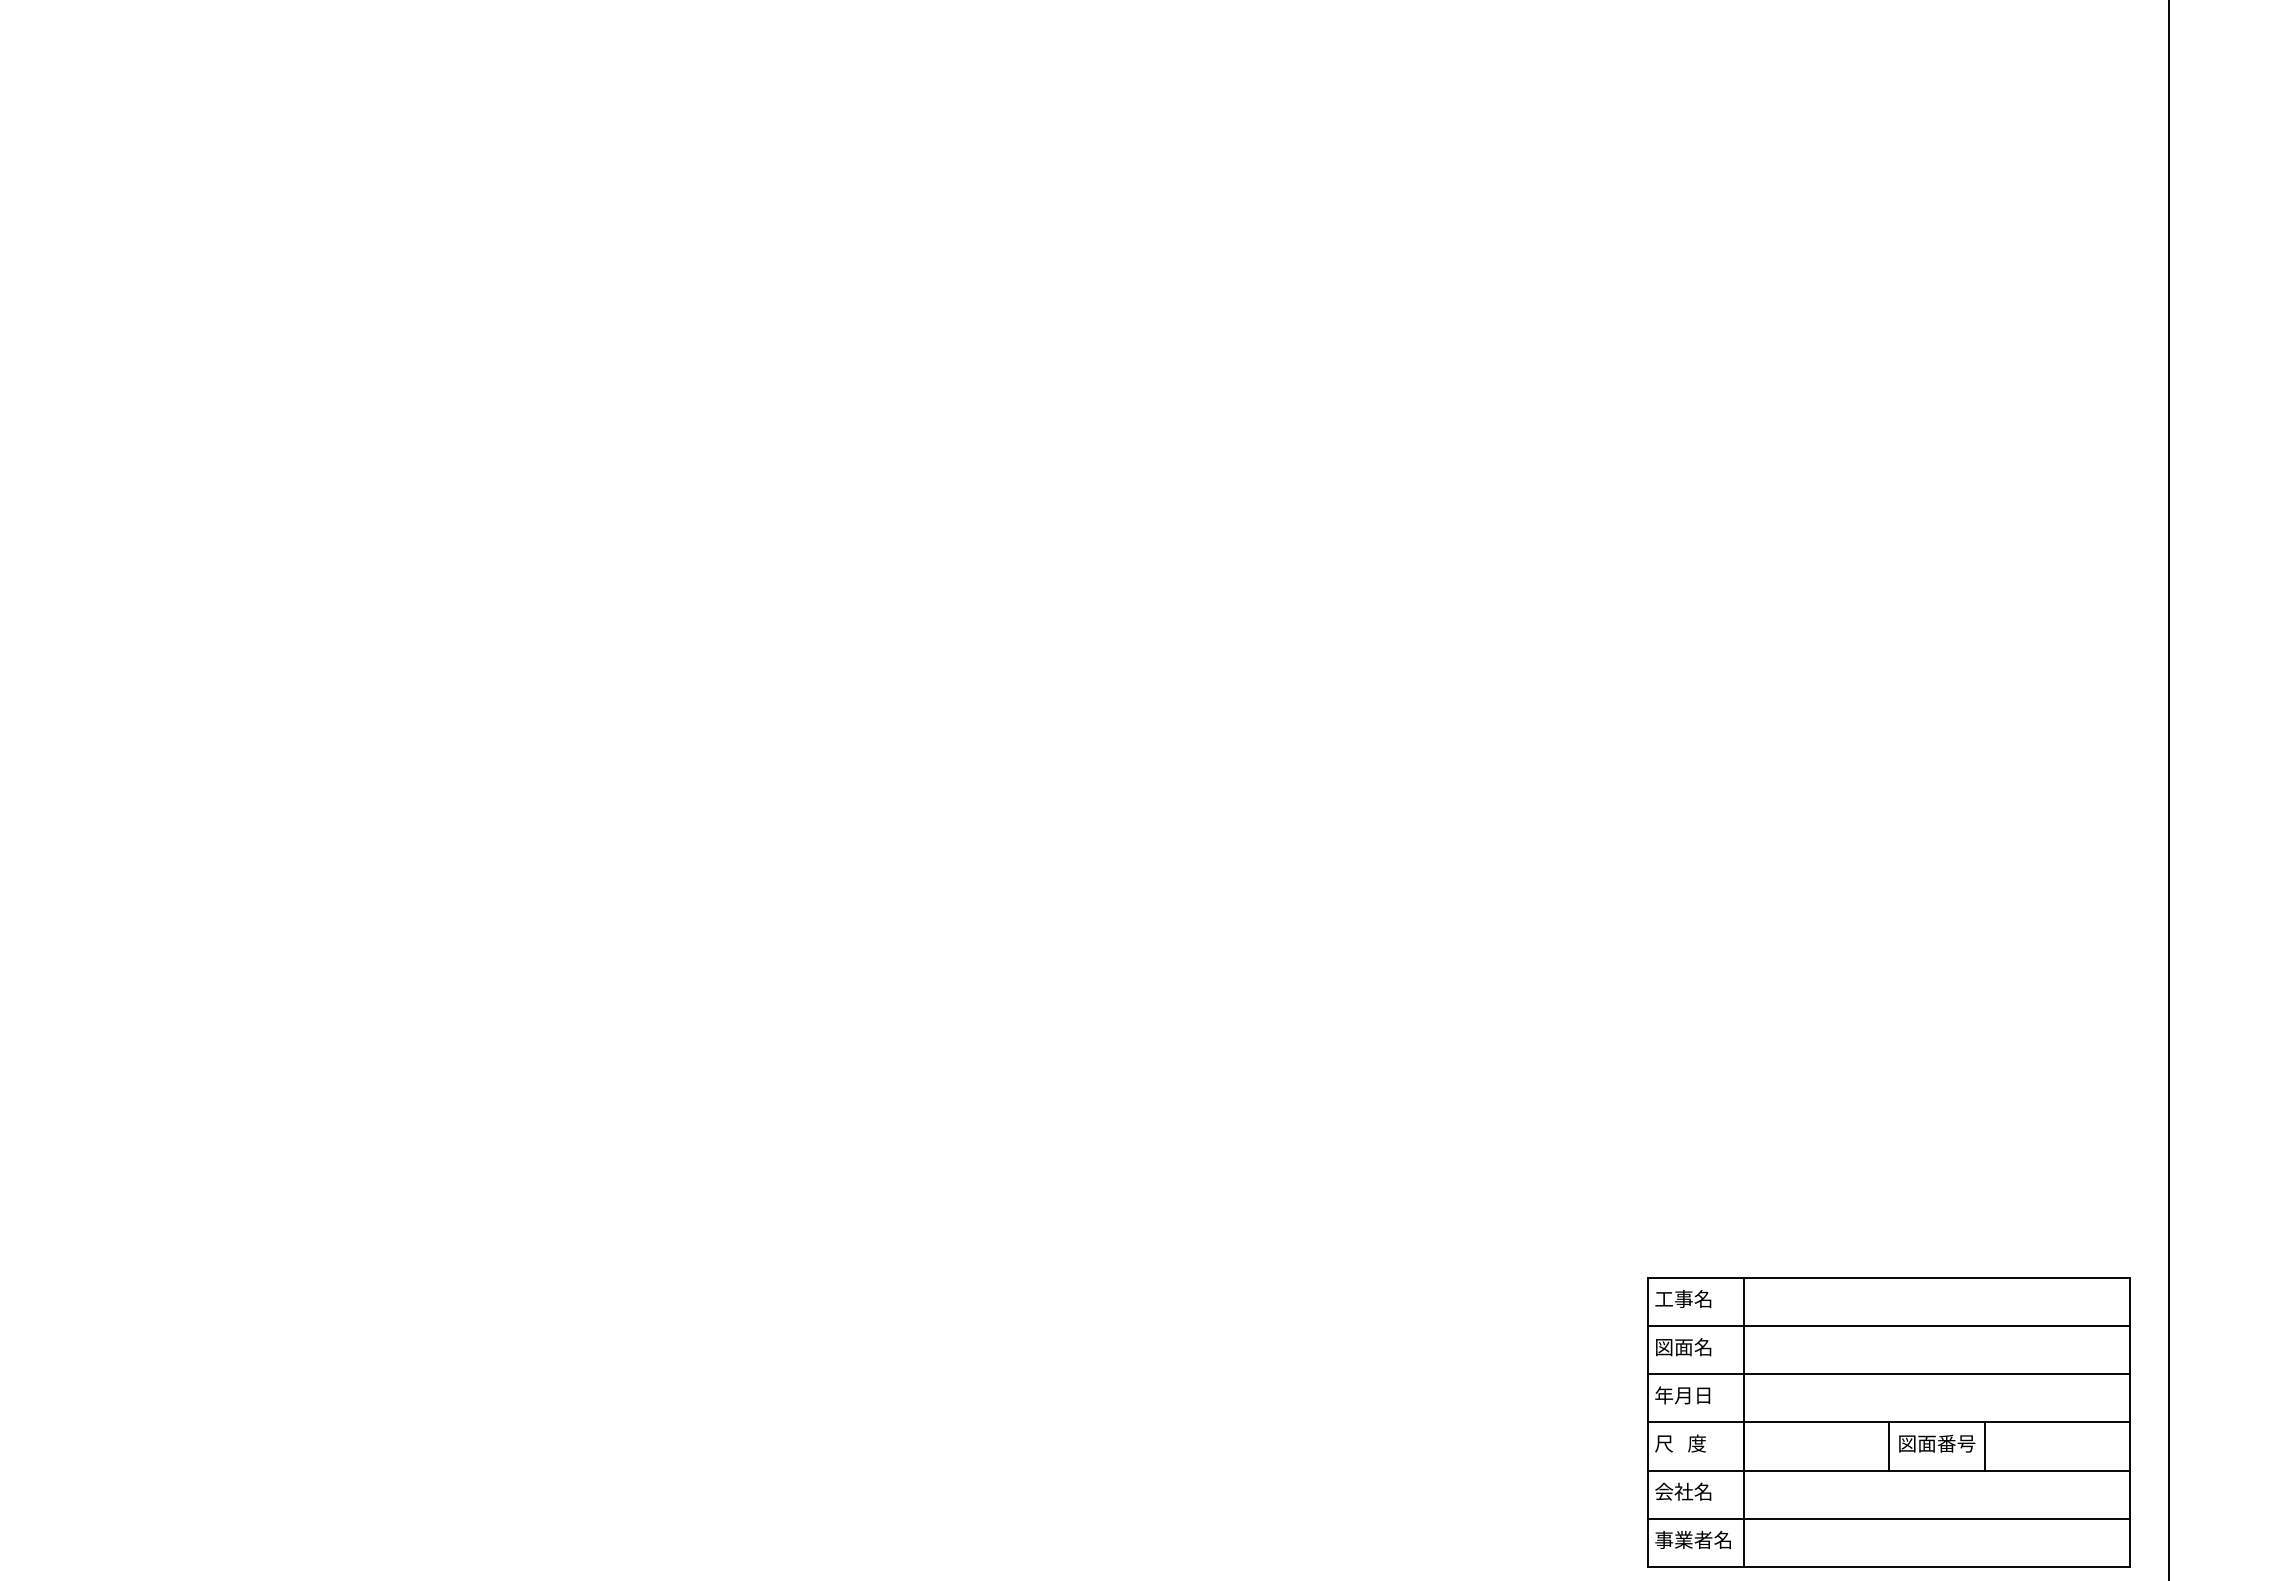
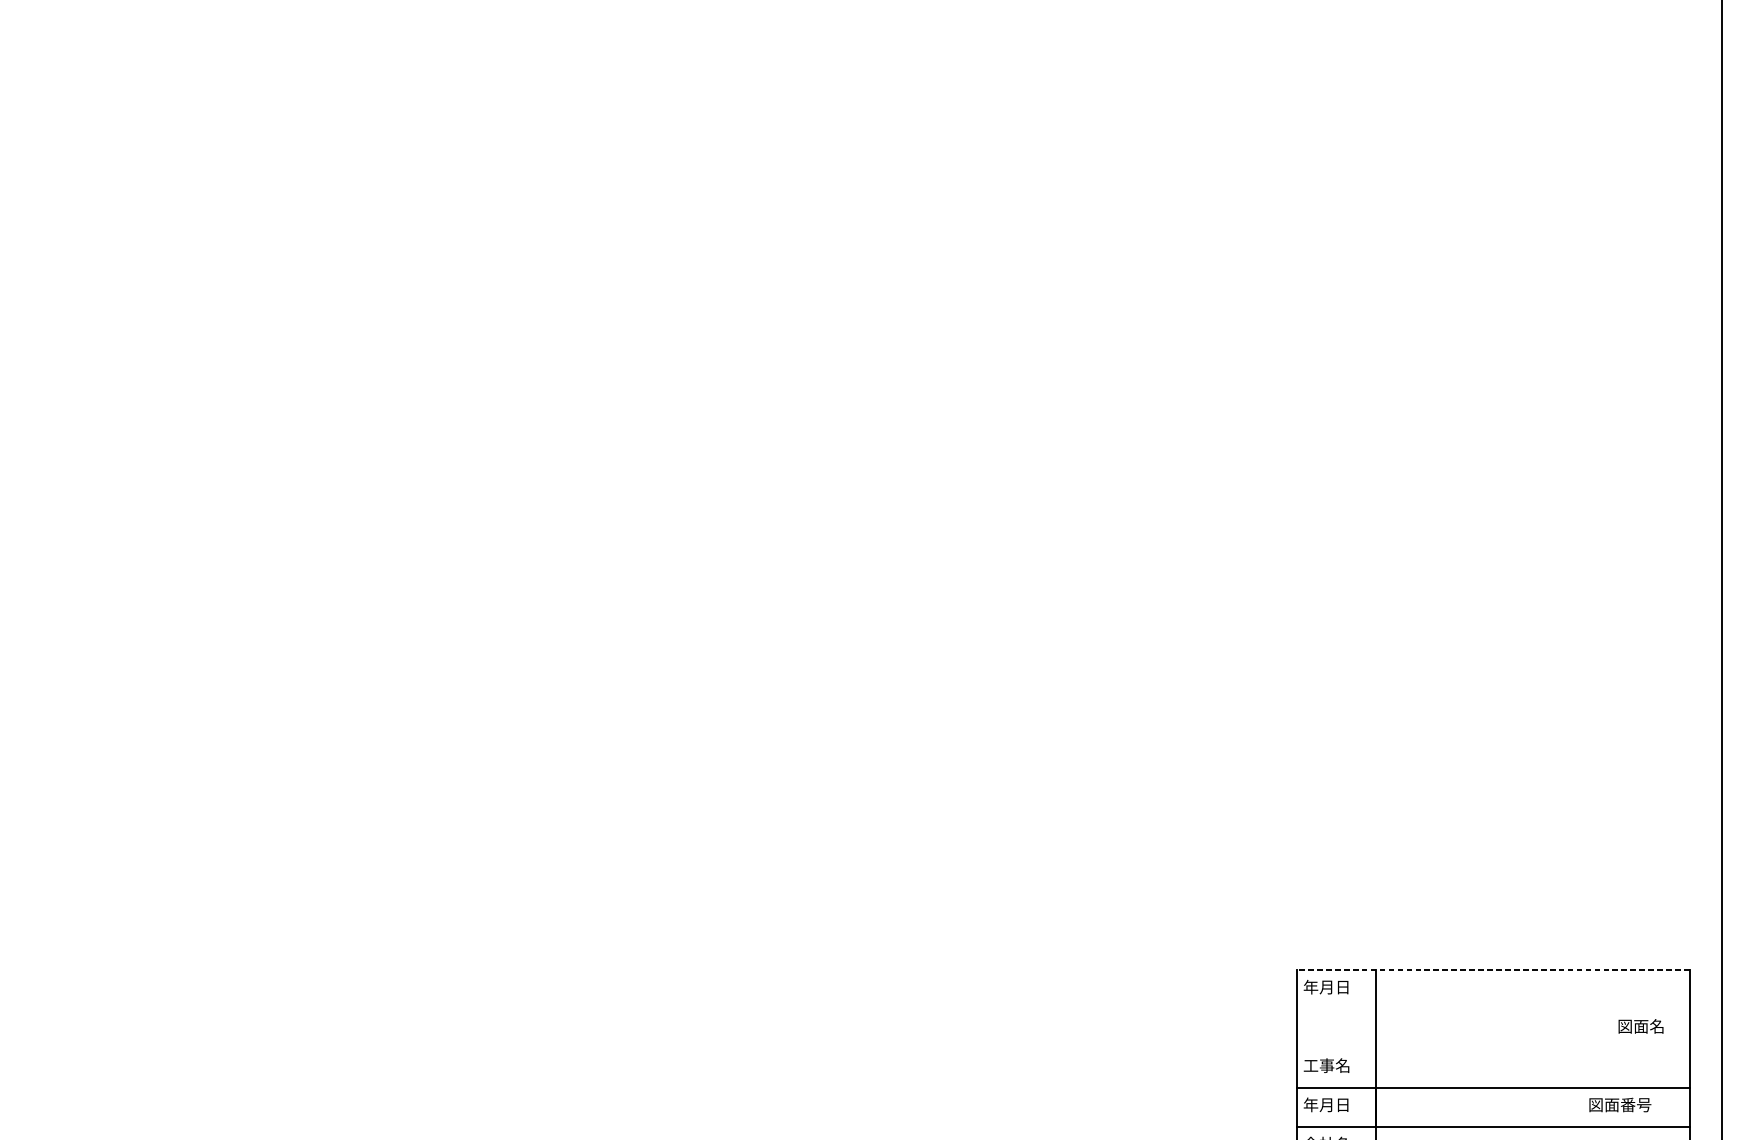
line: (1888, 1277) -> (1493, 969), solid -> dashed
text: (1683, 1299) -> (1326, 987), 工事名 -> 年月日
line: (1888, 1326) -> (1493, 1009), removed
text: (1683, 1347) -> (1640, 1026), moved
line: (1888, 1374) -> (1493, 1048), removed
text: (1683, 1395) -> (1326, 1065), 年月日 -> 工事名
text: (1682, 1443) -> (1325, 1104), 尺   度 -> 年月日
text: (1937, 1443) -> (1620, 1104), moved
line: (1888, 1446) -> (1493, 1107), removed
line: (1984, 1446) -> (1571, 1107), removed

